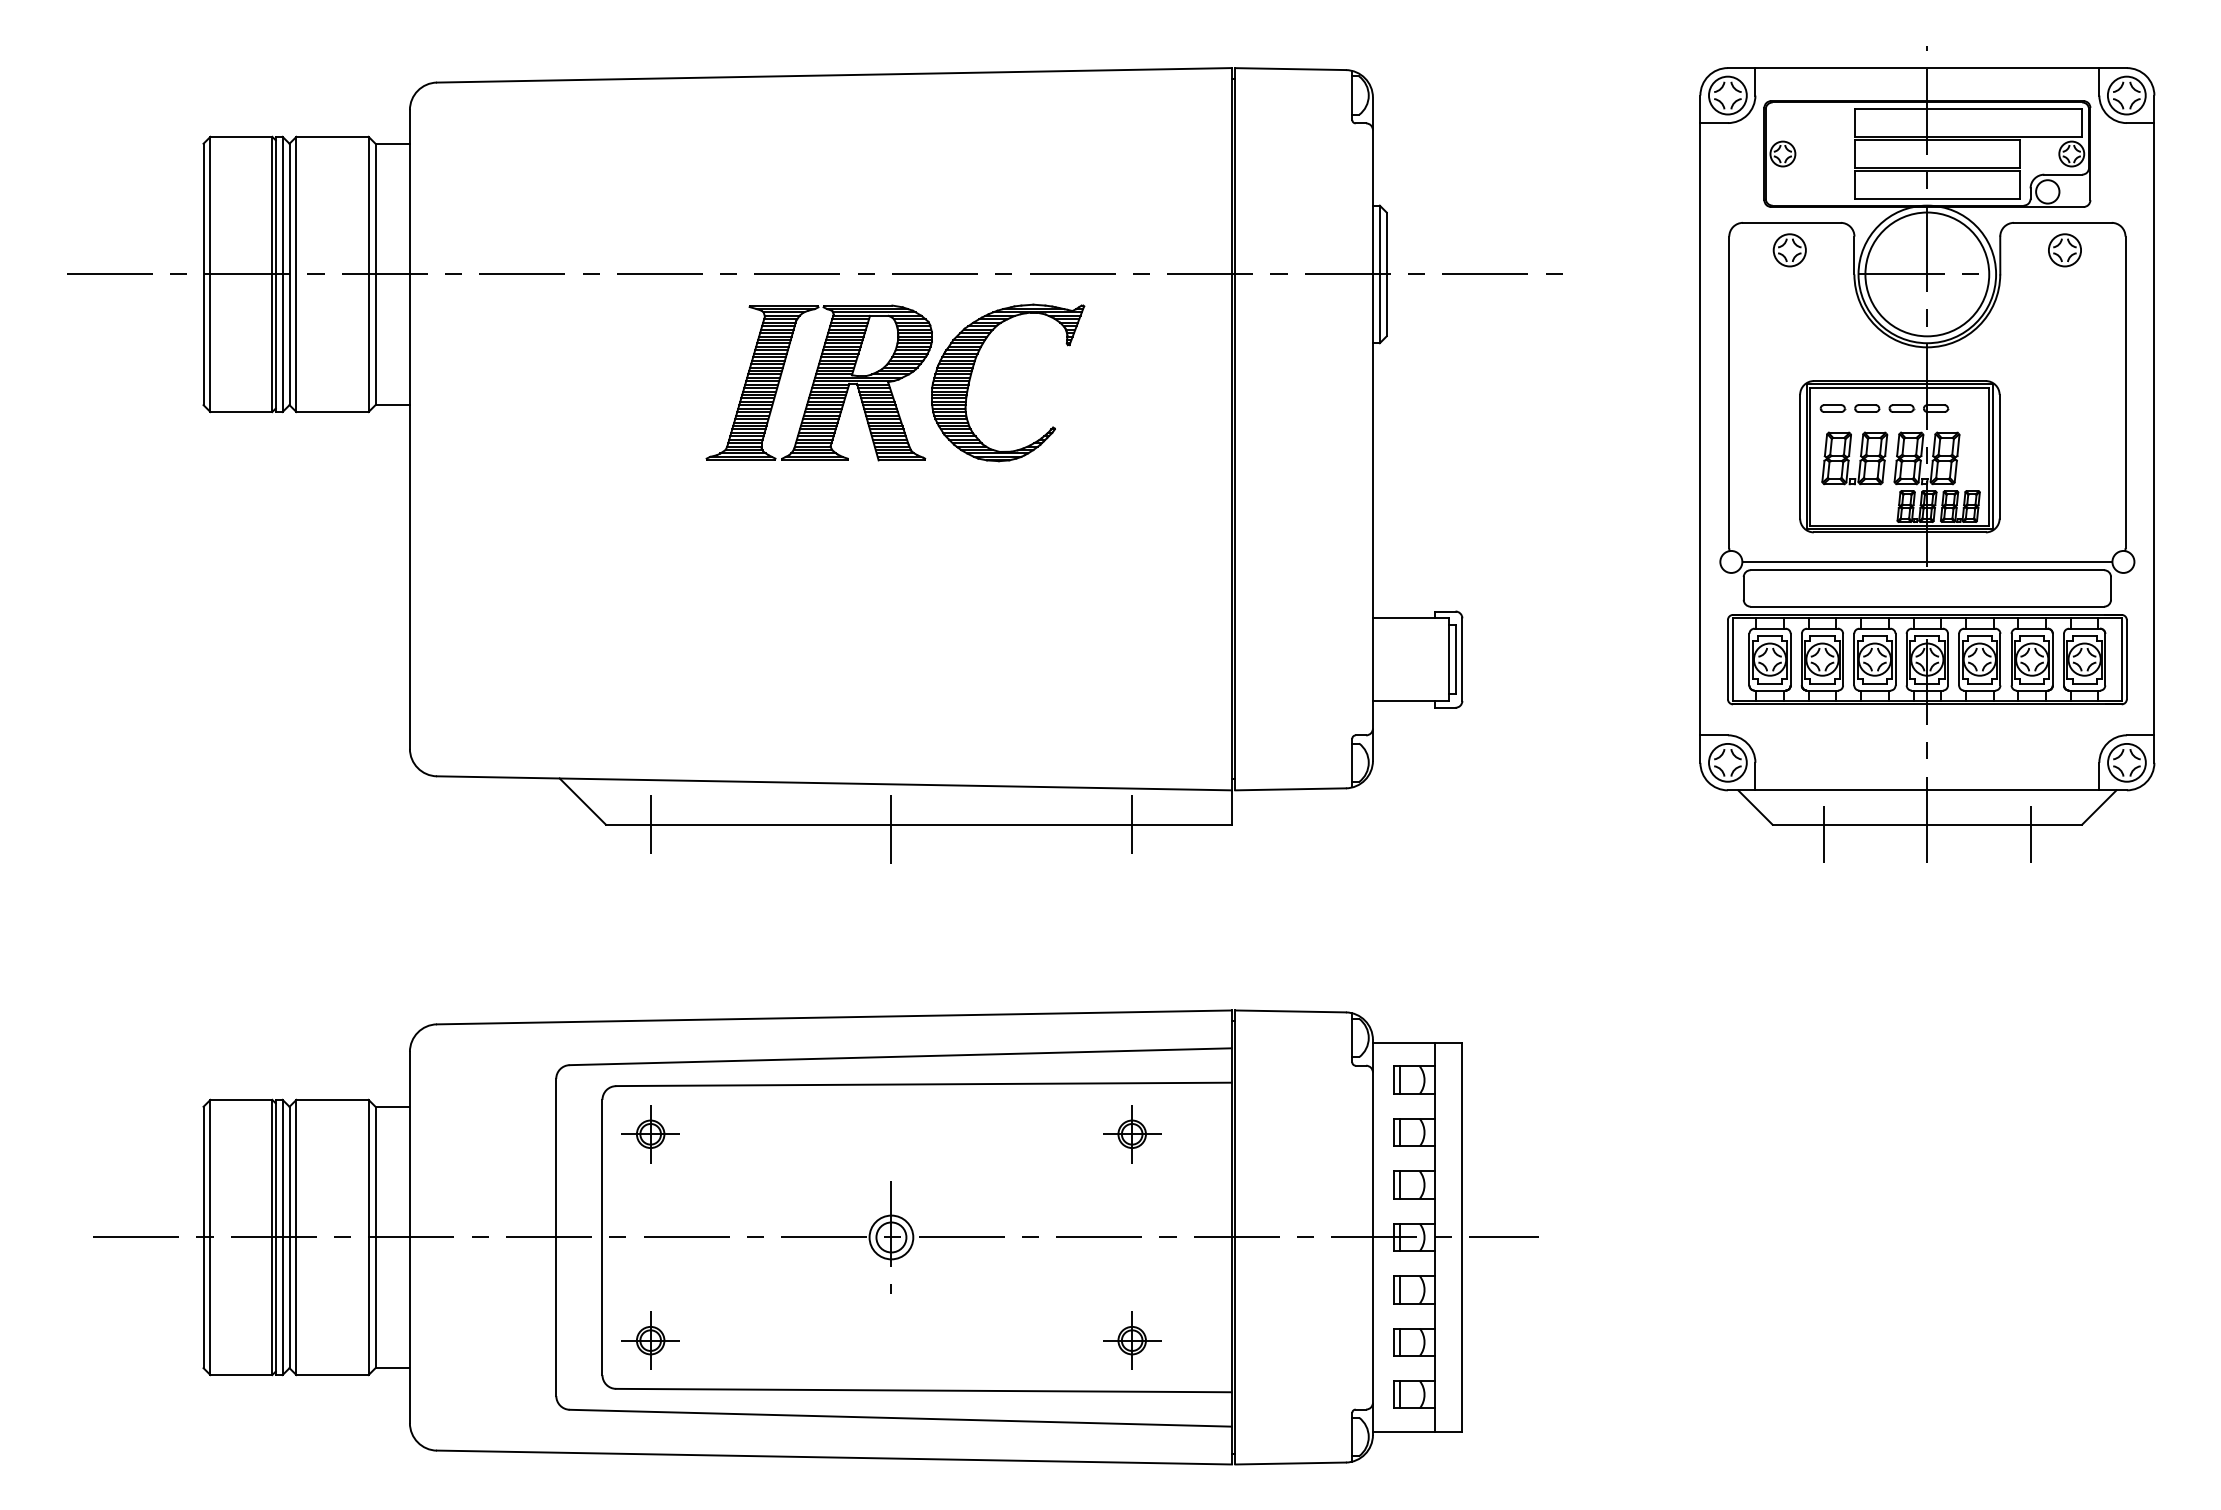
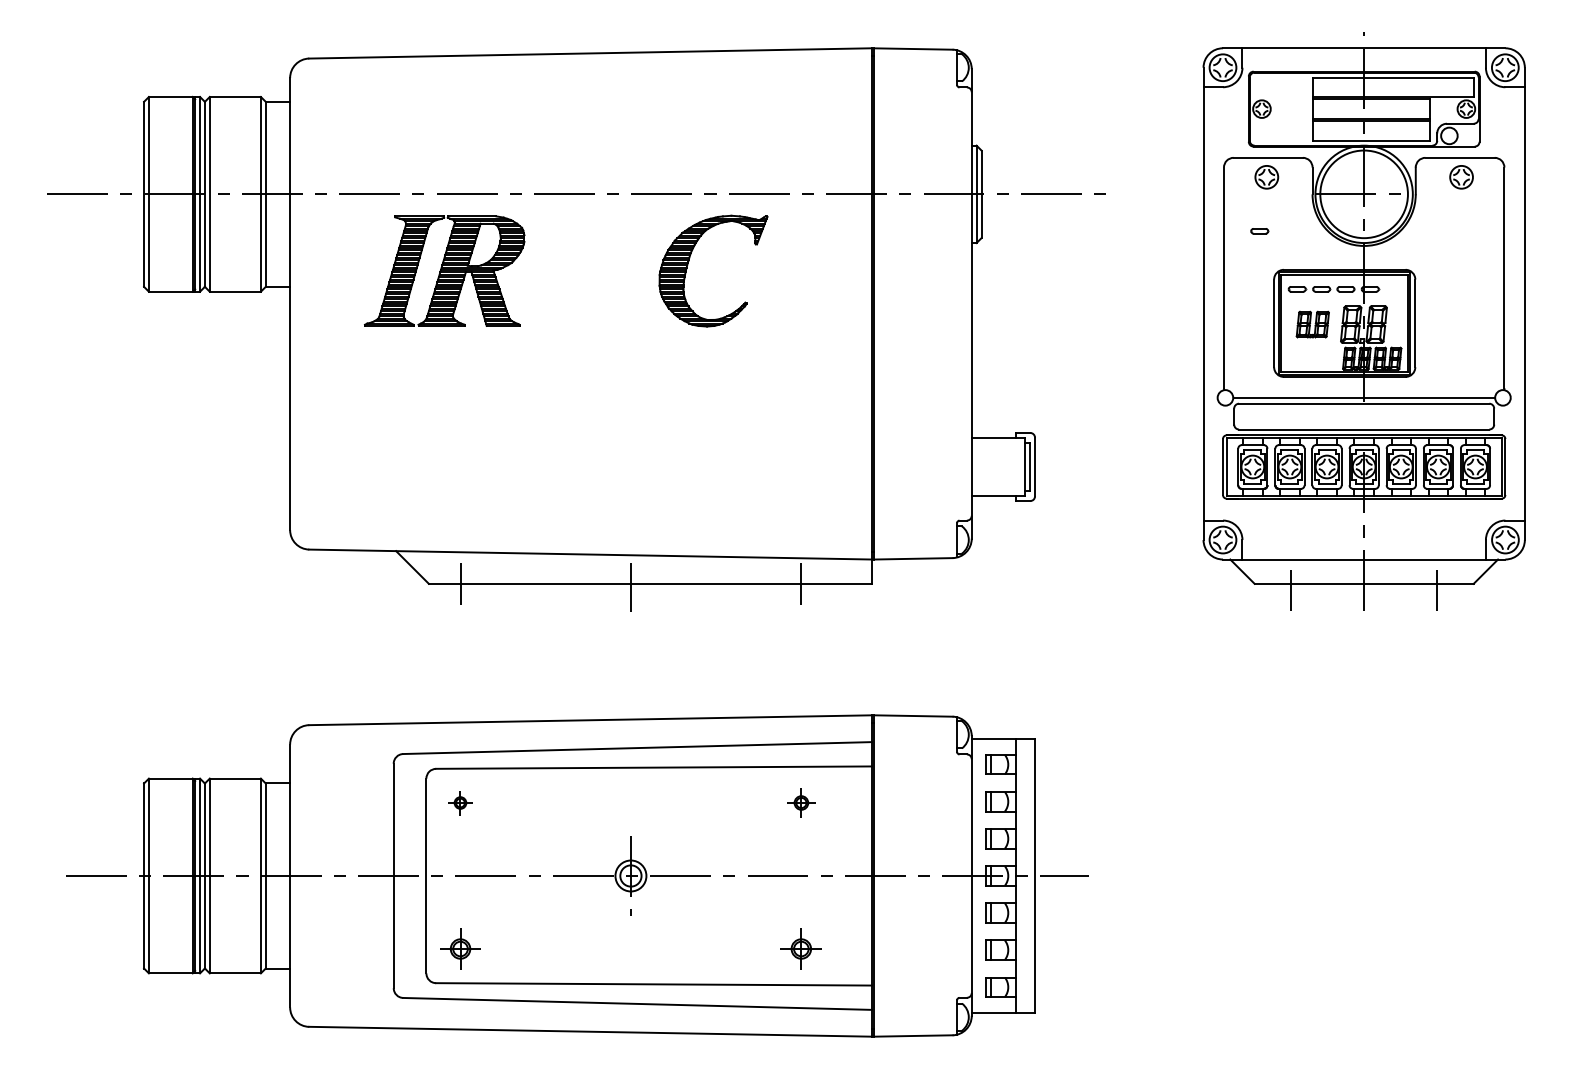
part: (1779, 326) -> (1259, 231), added
part: (818, 382) -> (444, 270), moved
part: (1854, 458) -> (1312, 324), size x0.7
part: (650, 1134) -> (460, 803), size x0.6
part: (1132, 1134) -> (801, 803), size x0.7

